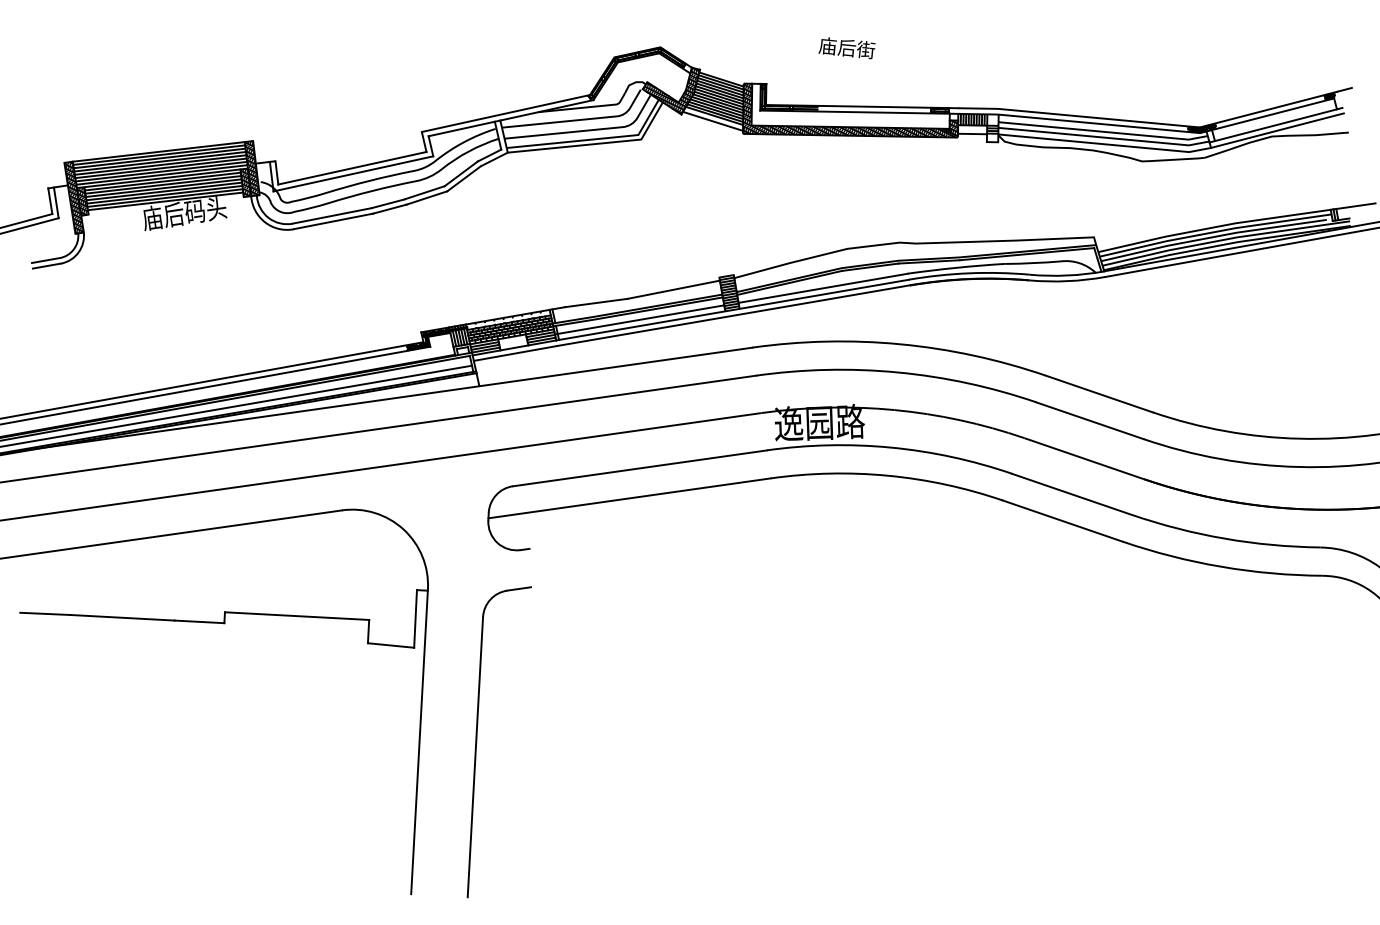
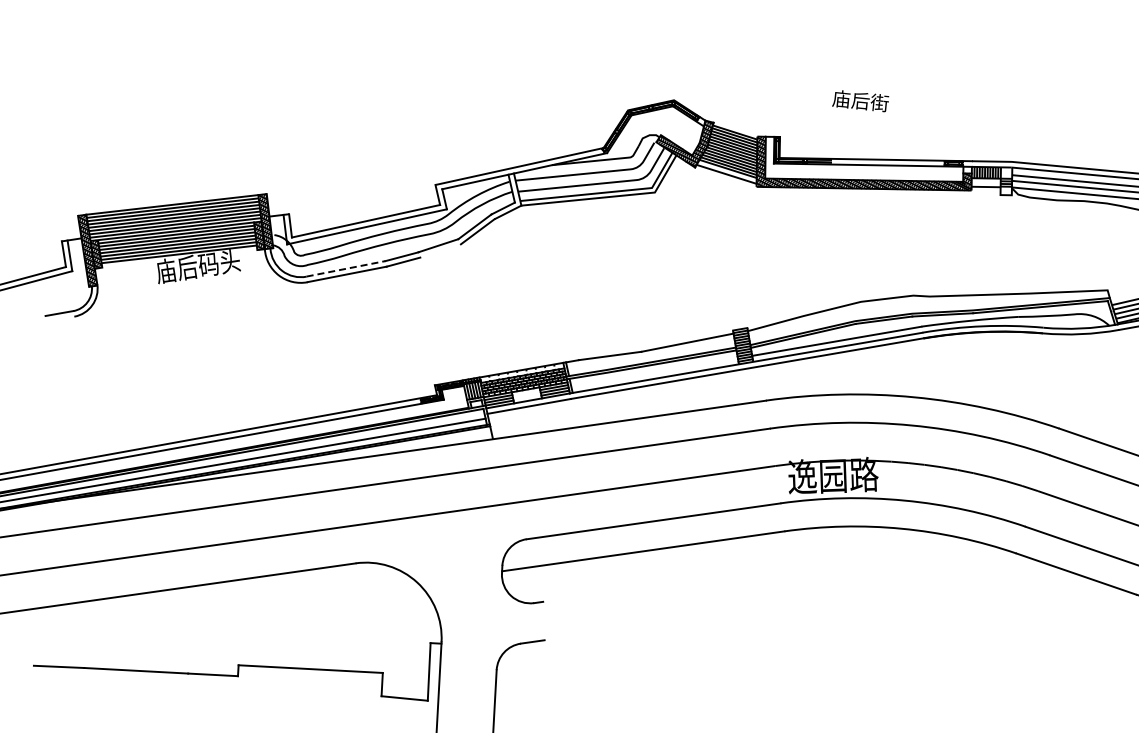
line: (426, 197) -> (440, 250), removed
line: (332, 215) -> (346, 268), solid -> dashed
line: (46, 265) -> (60, 318), removed
line: (639, 319) -> (653, 372), removed

